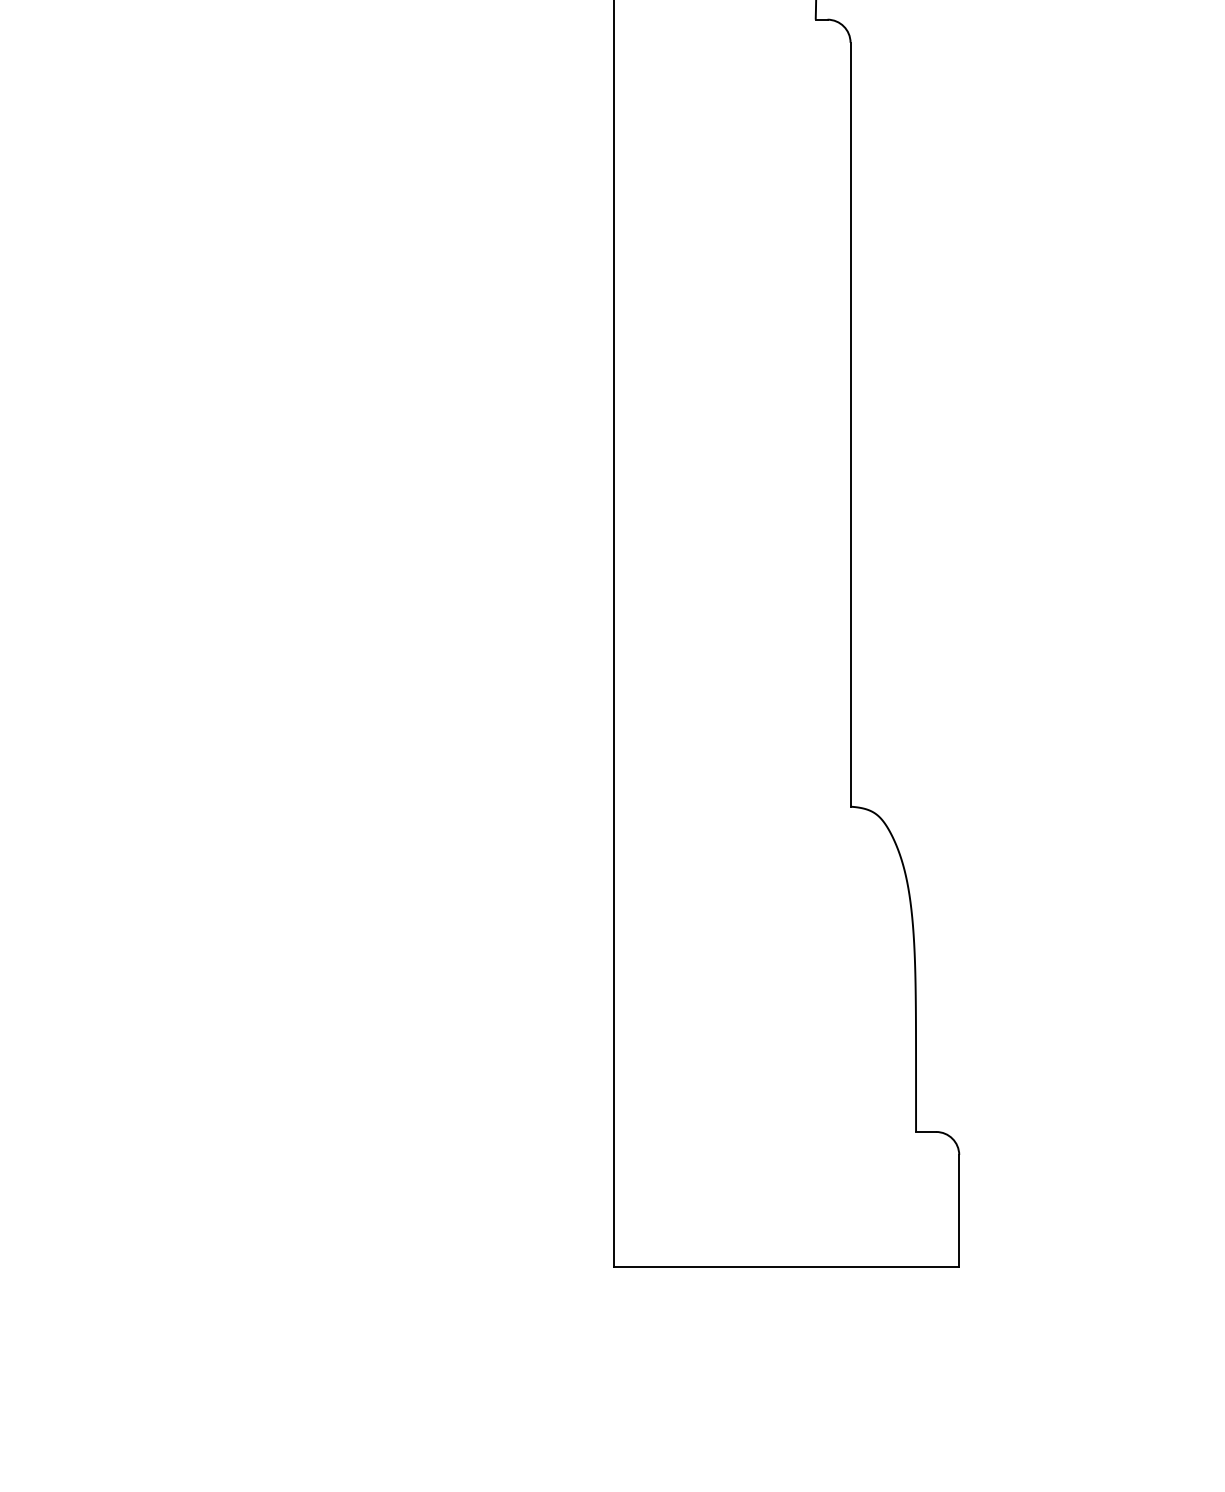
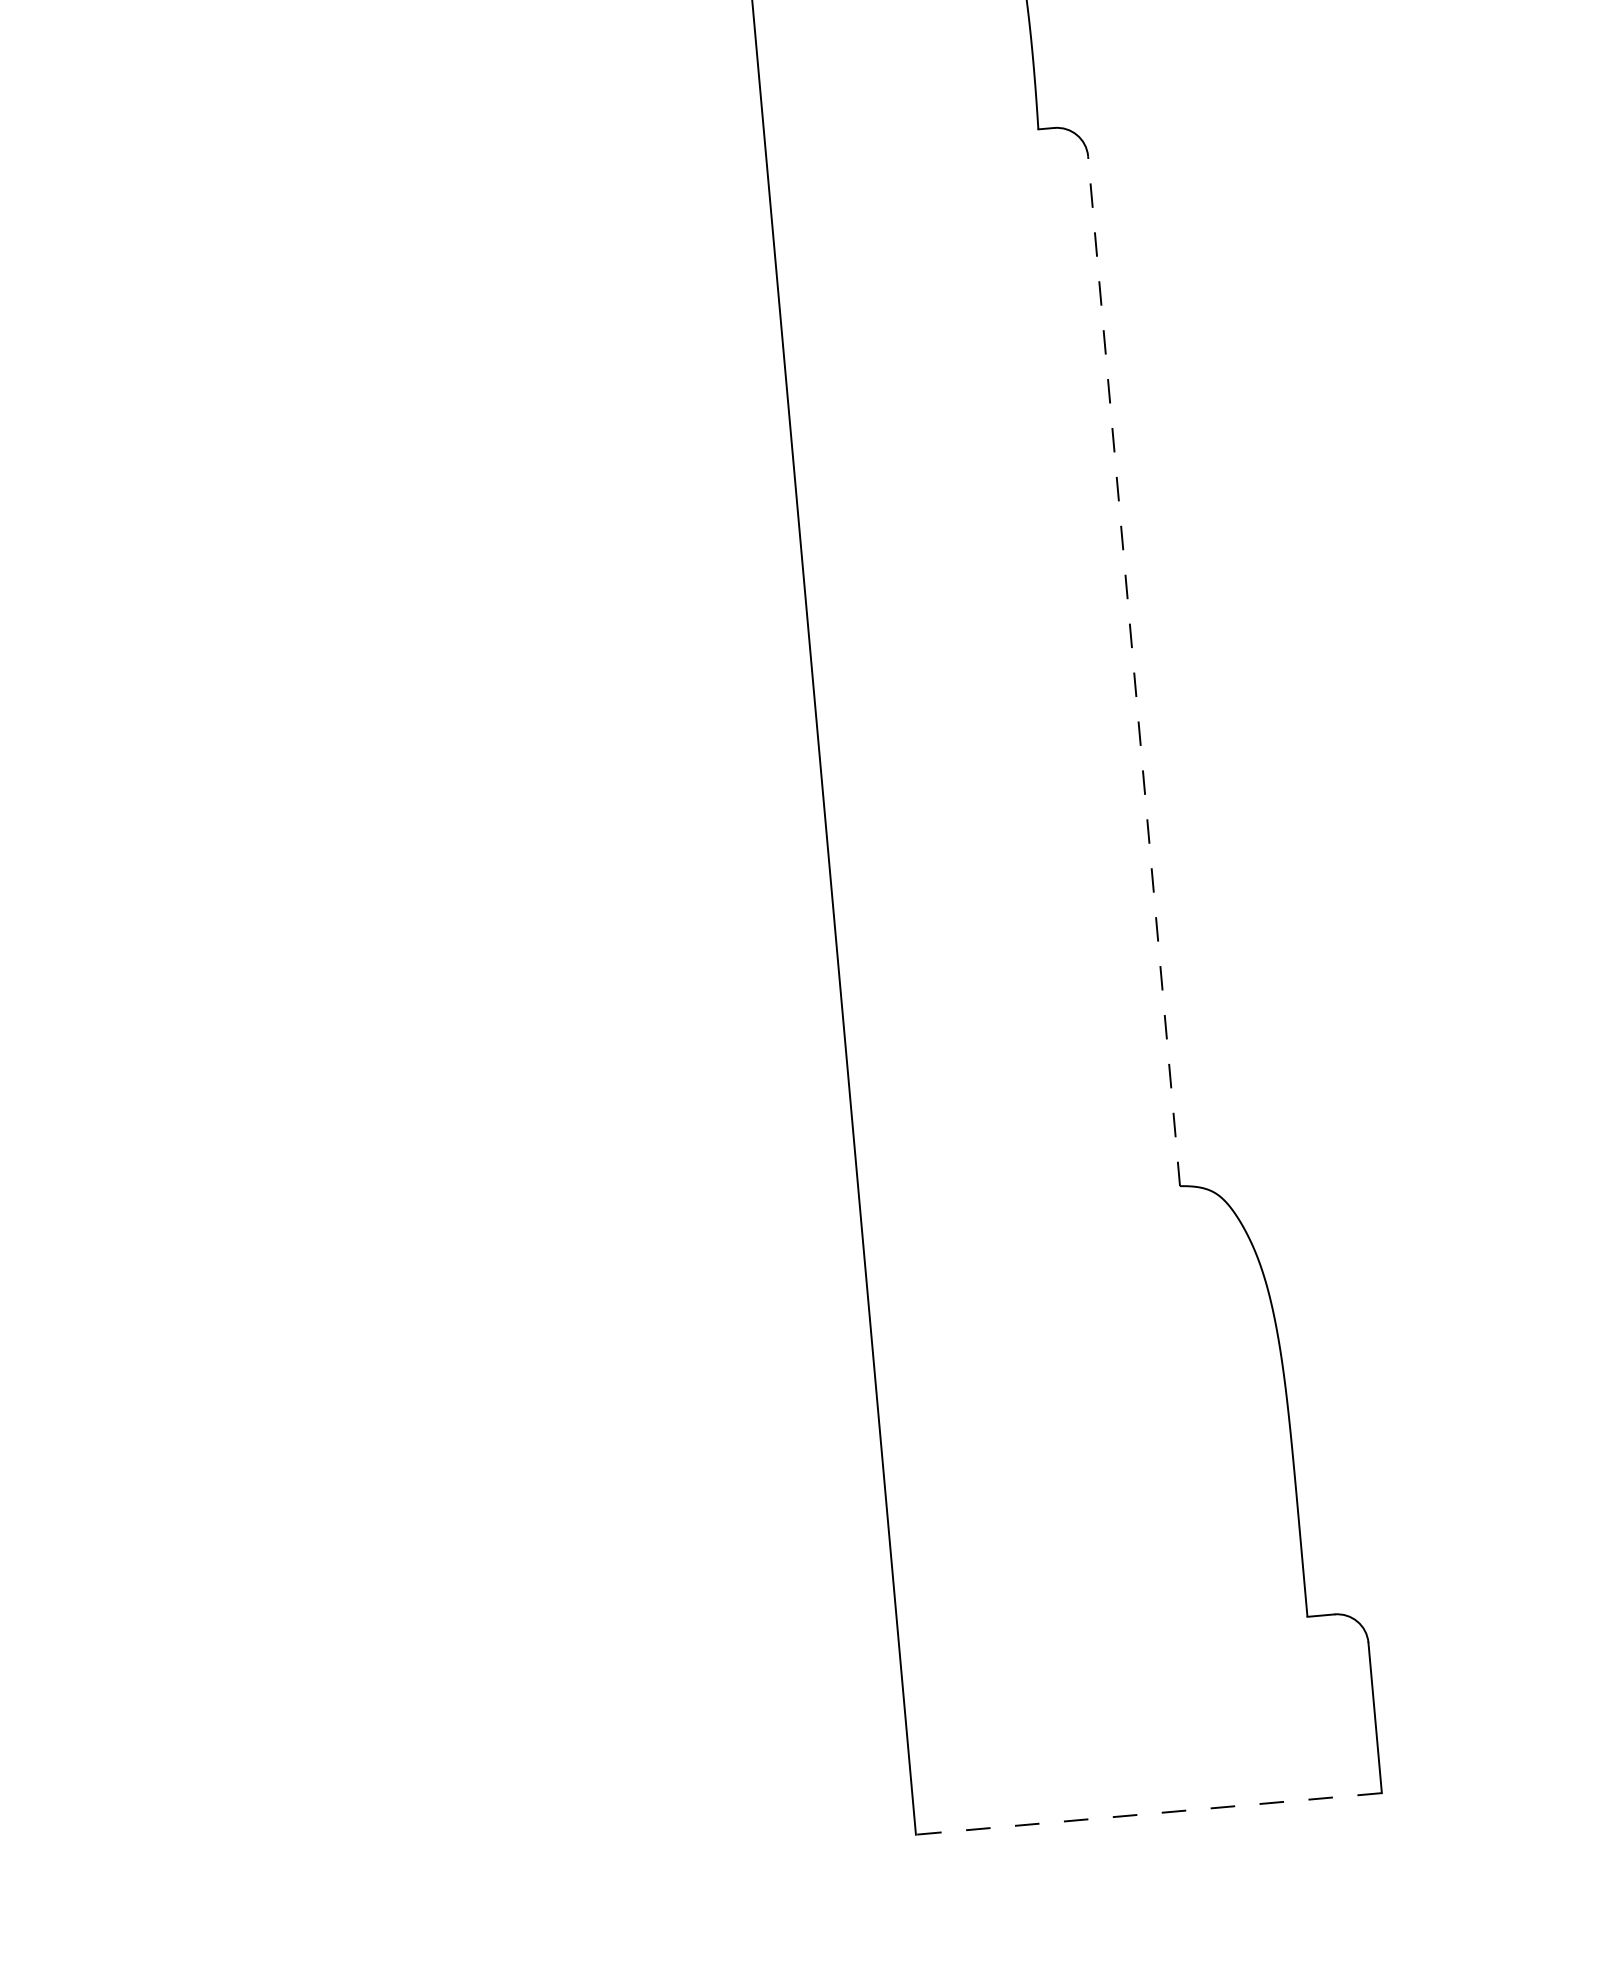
line: (850, 424) -> (1133, 670), solid -> dashed
line: (786, 1266) -> (1148, 1813), solid -> dashed

